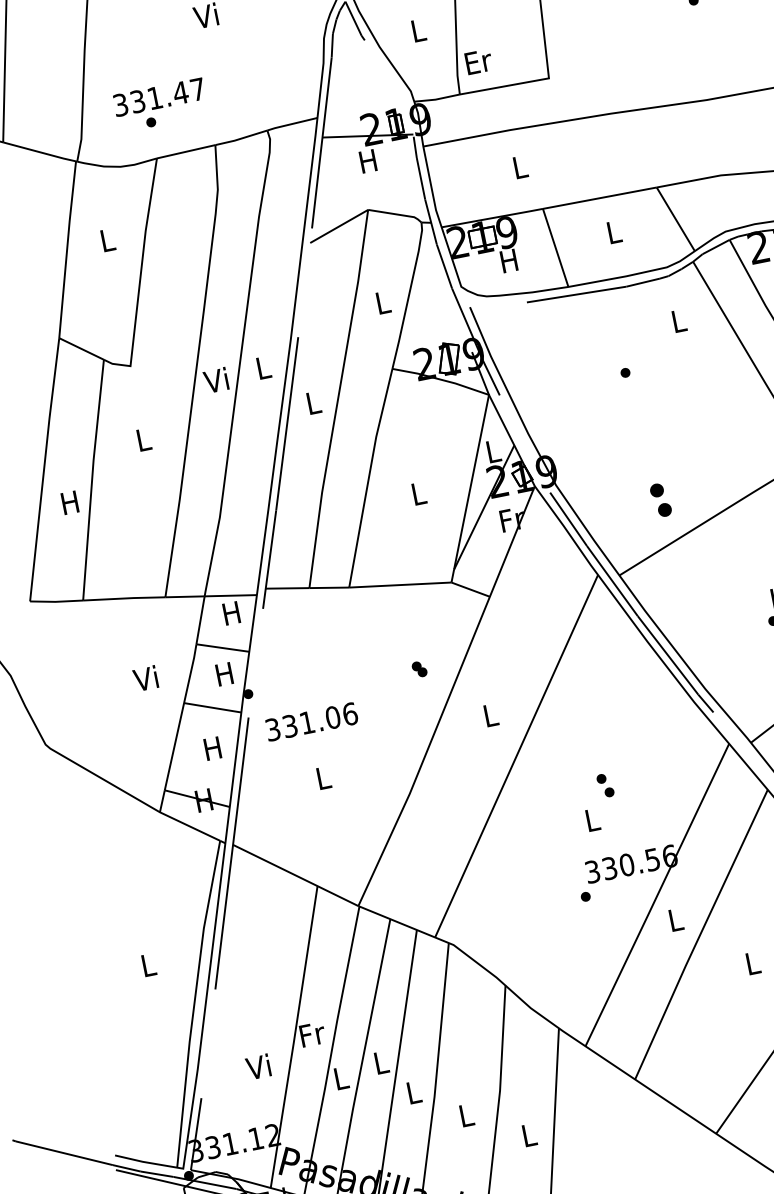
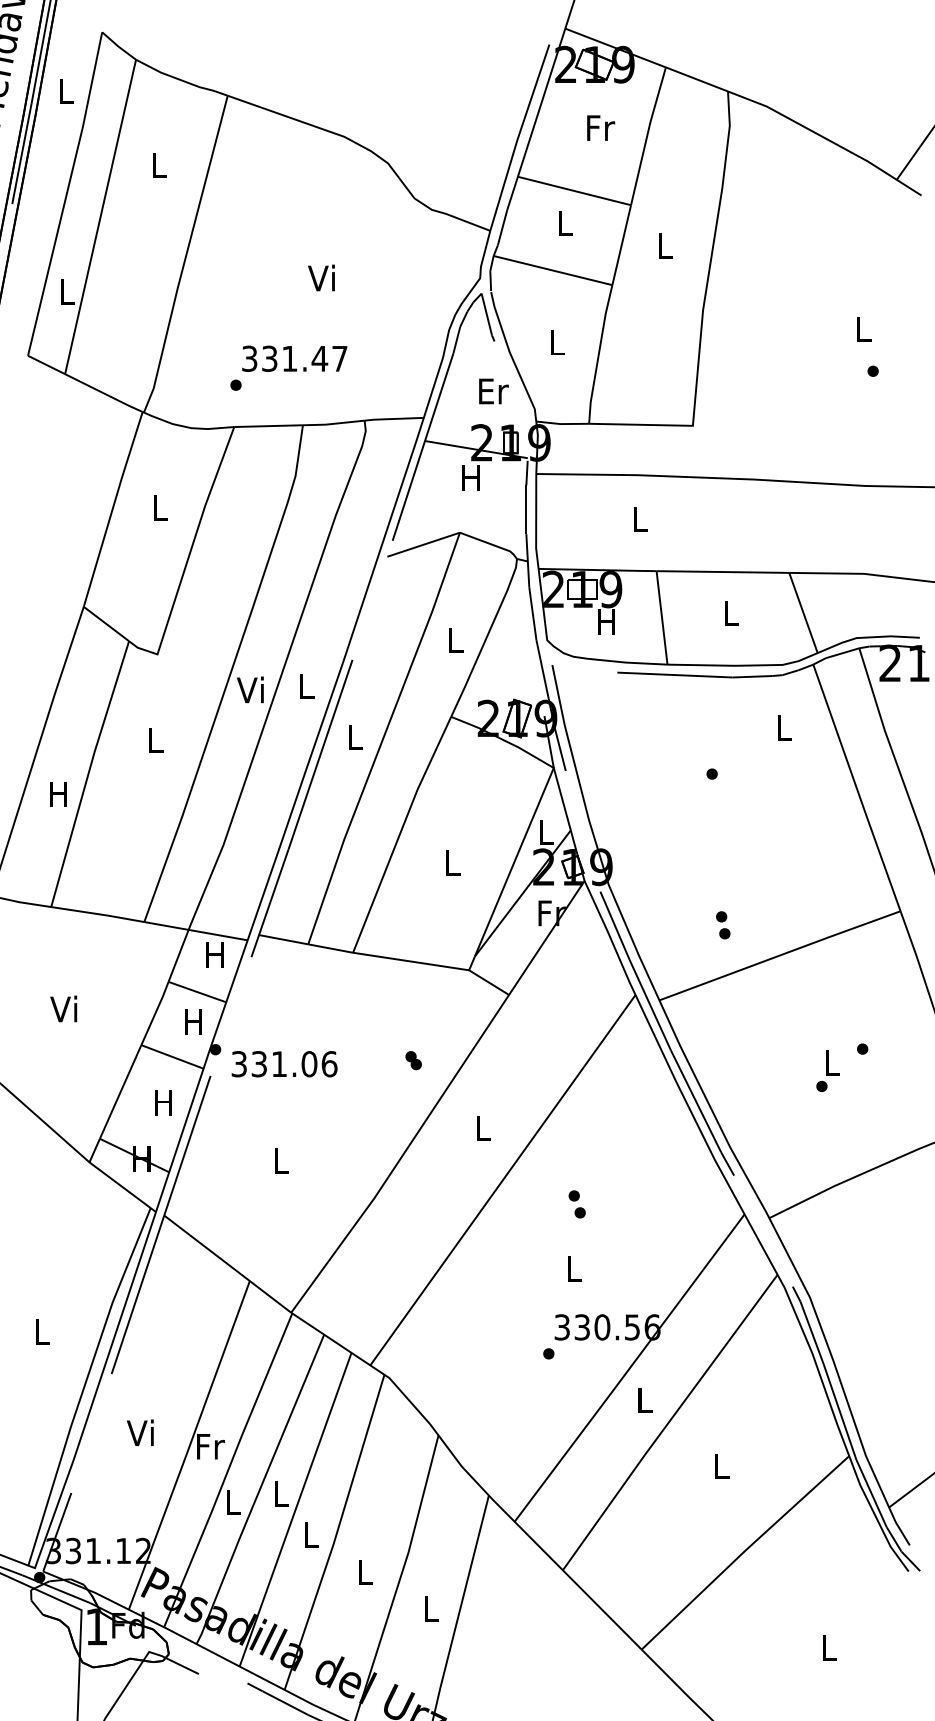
text: (478, 61) -> (493, 391), moved
text: (159, 97) -> (294, 358), moved
part: (661, 500) -> (723, 925), size x0.71
text: (145, 678) -> (63, 1008), moved
text: (311, 722) -> (284, 1064), moved
part: (604, 785) -> (576, 1204), moved
text: (258, 1066) -> (140, 1432), moved

